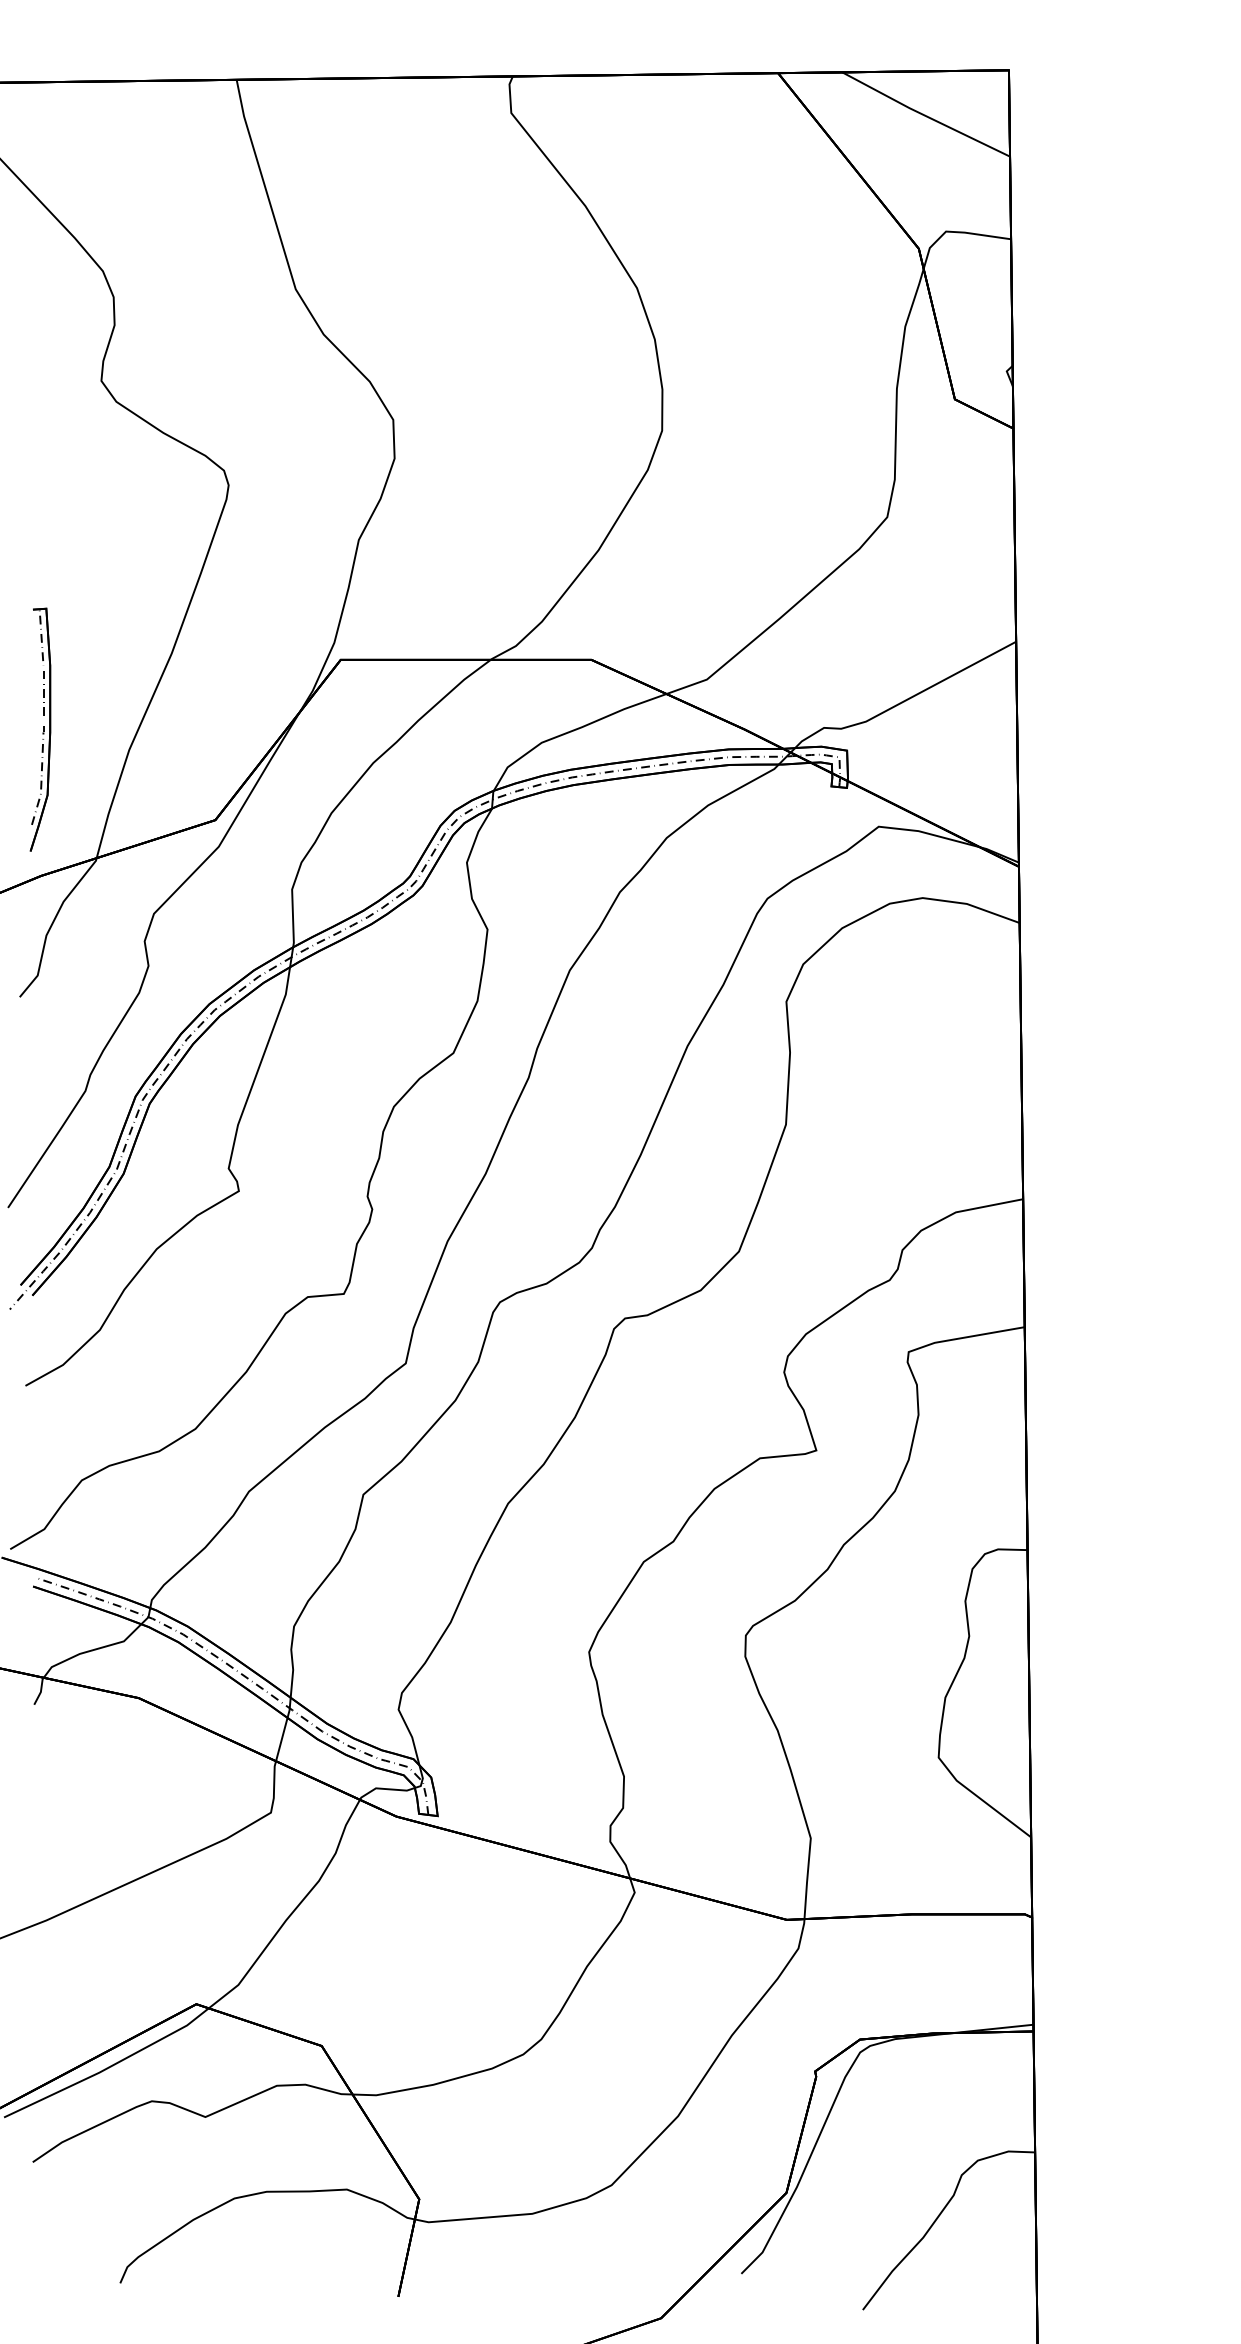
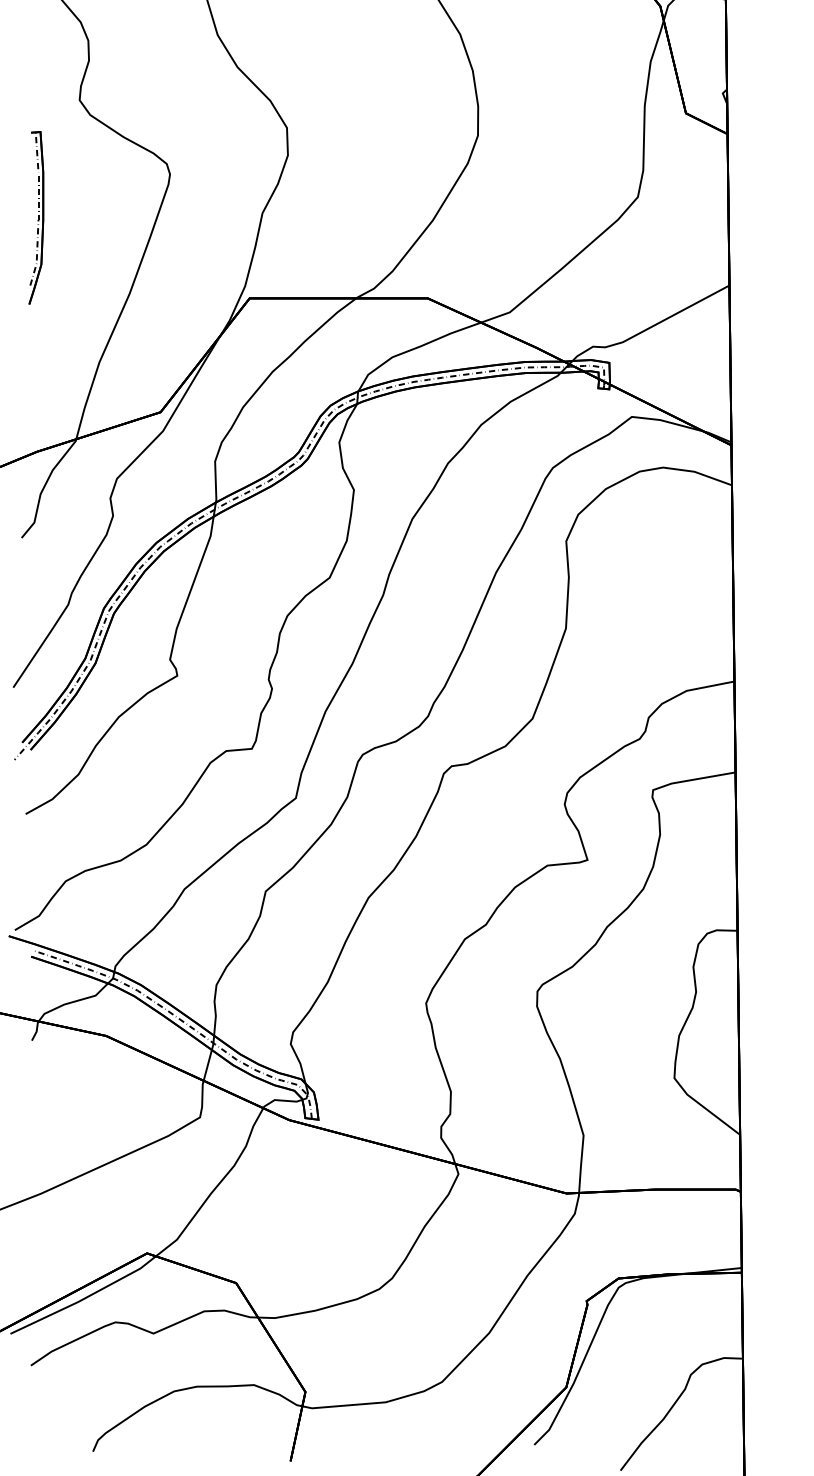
part: (40, 729) -> (36, 217), moved

